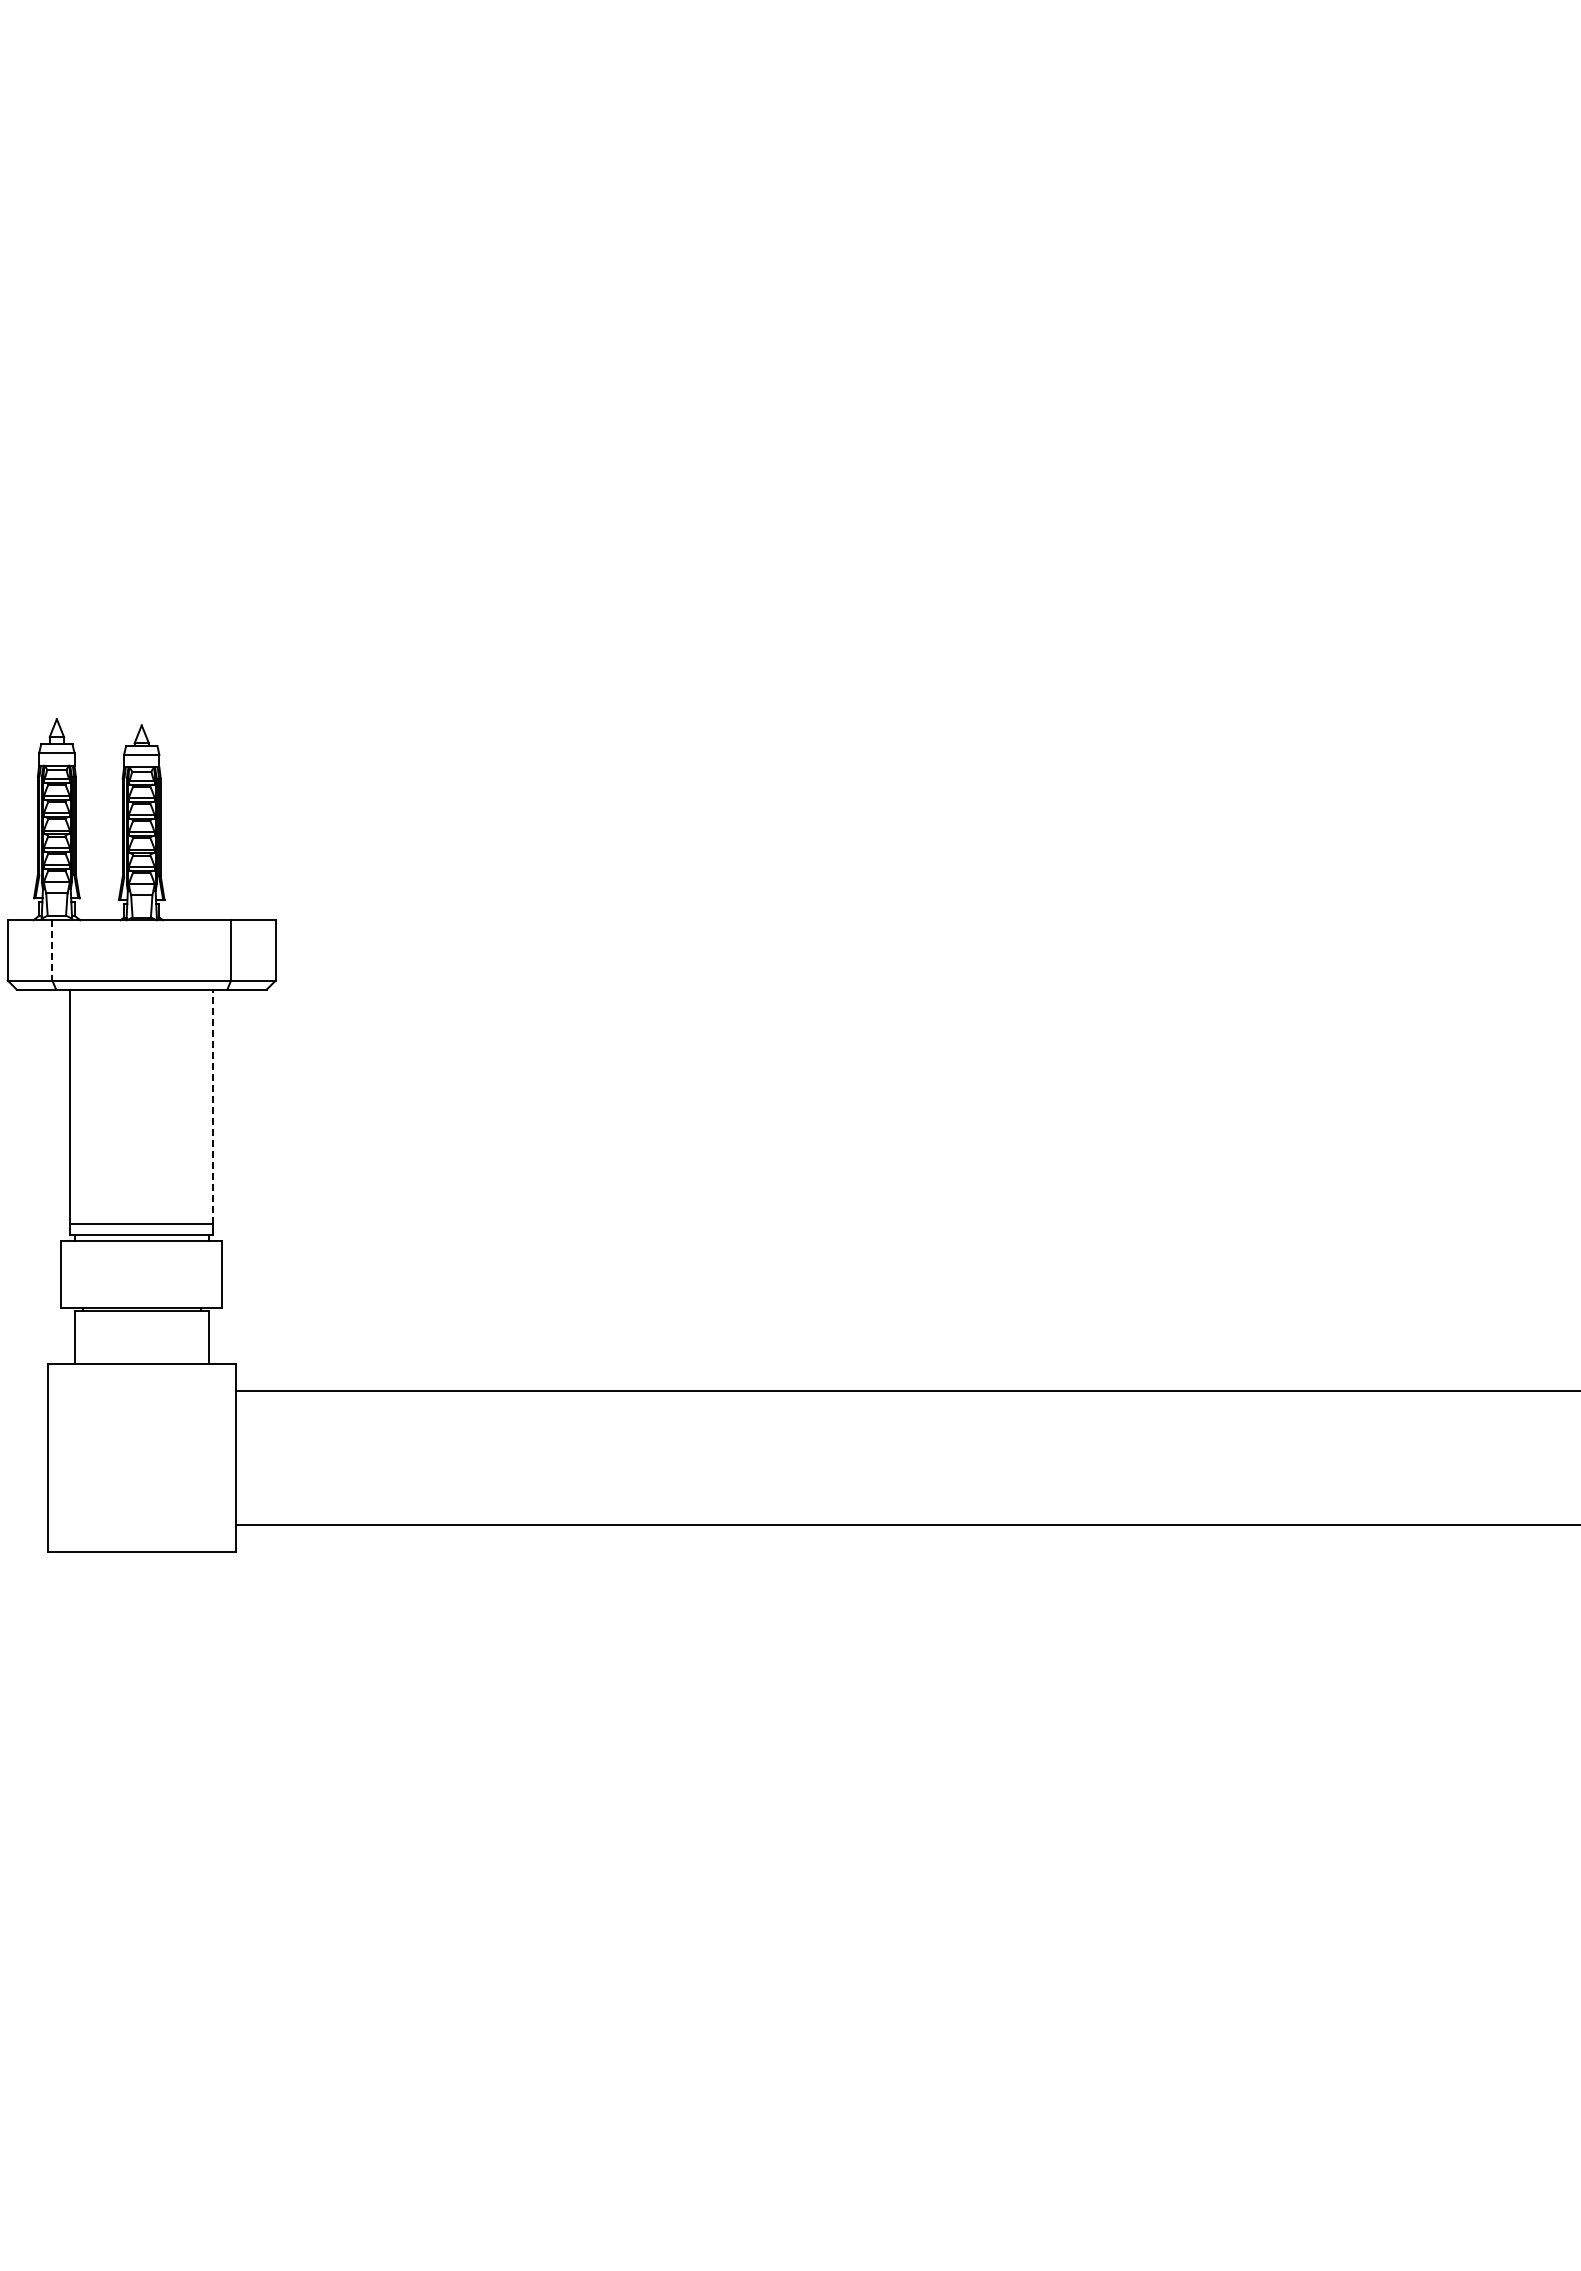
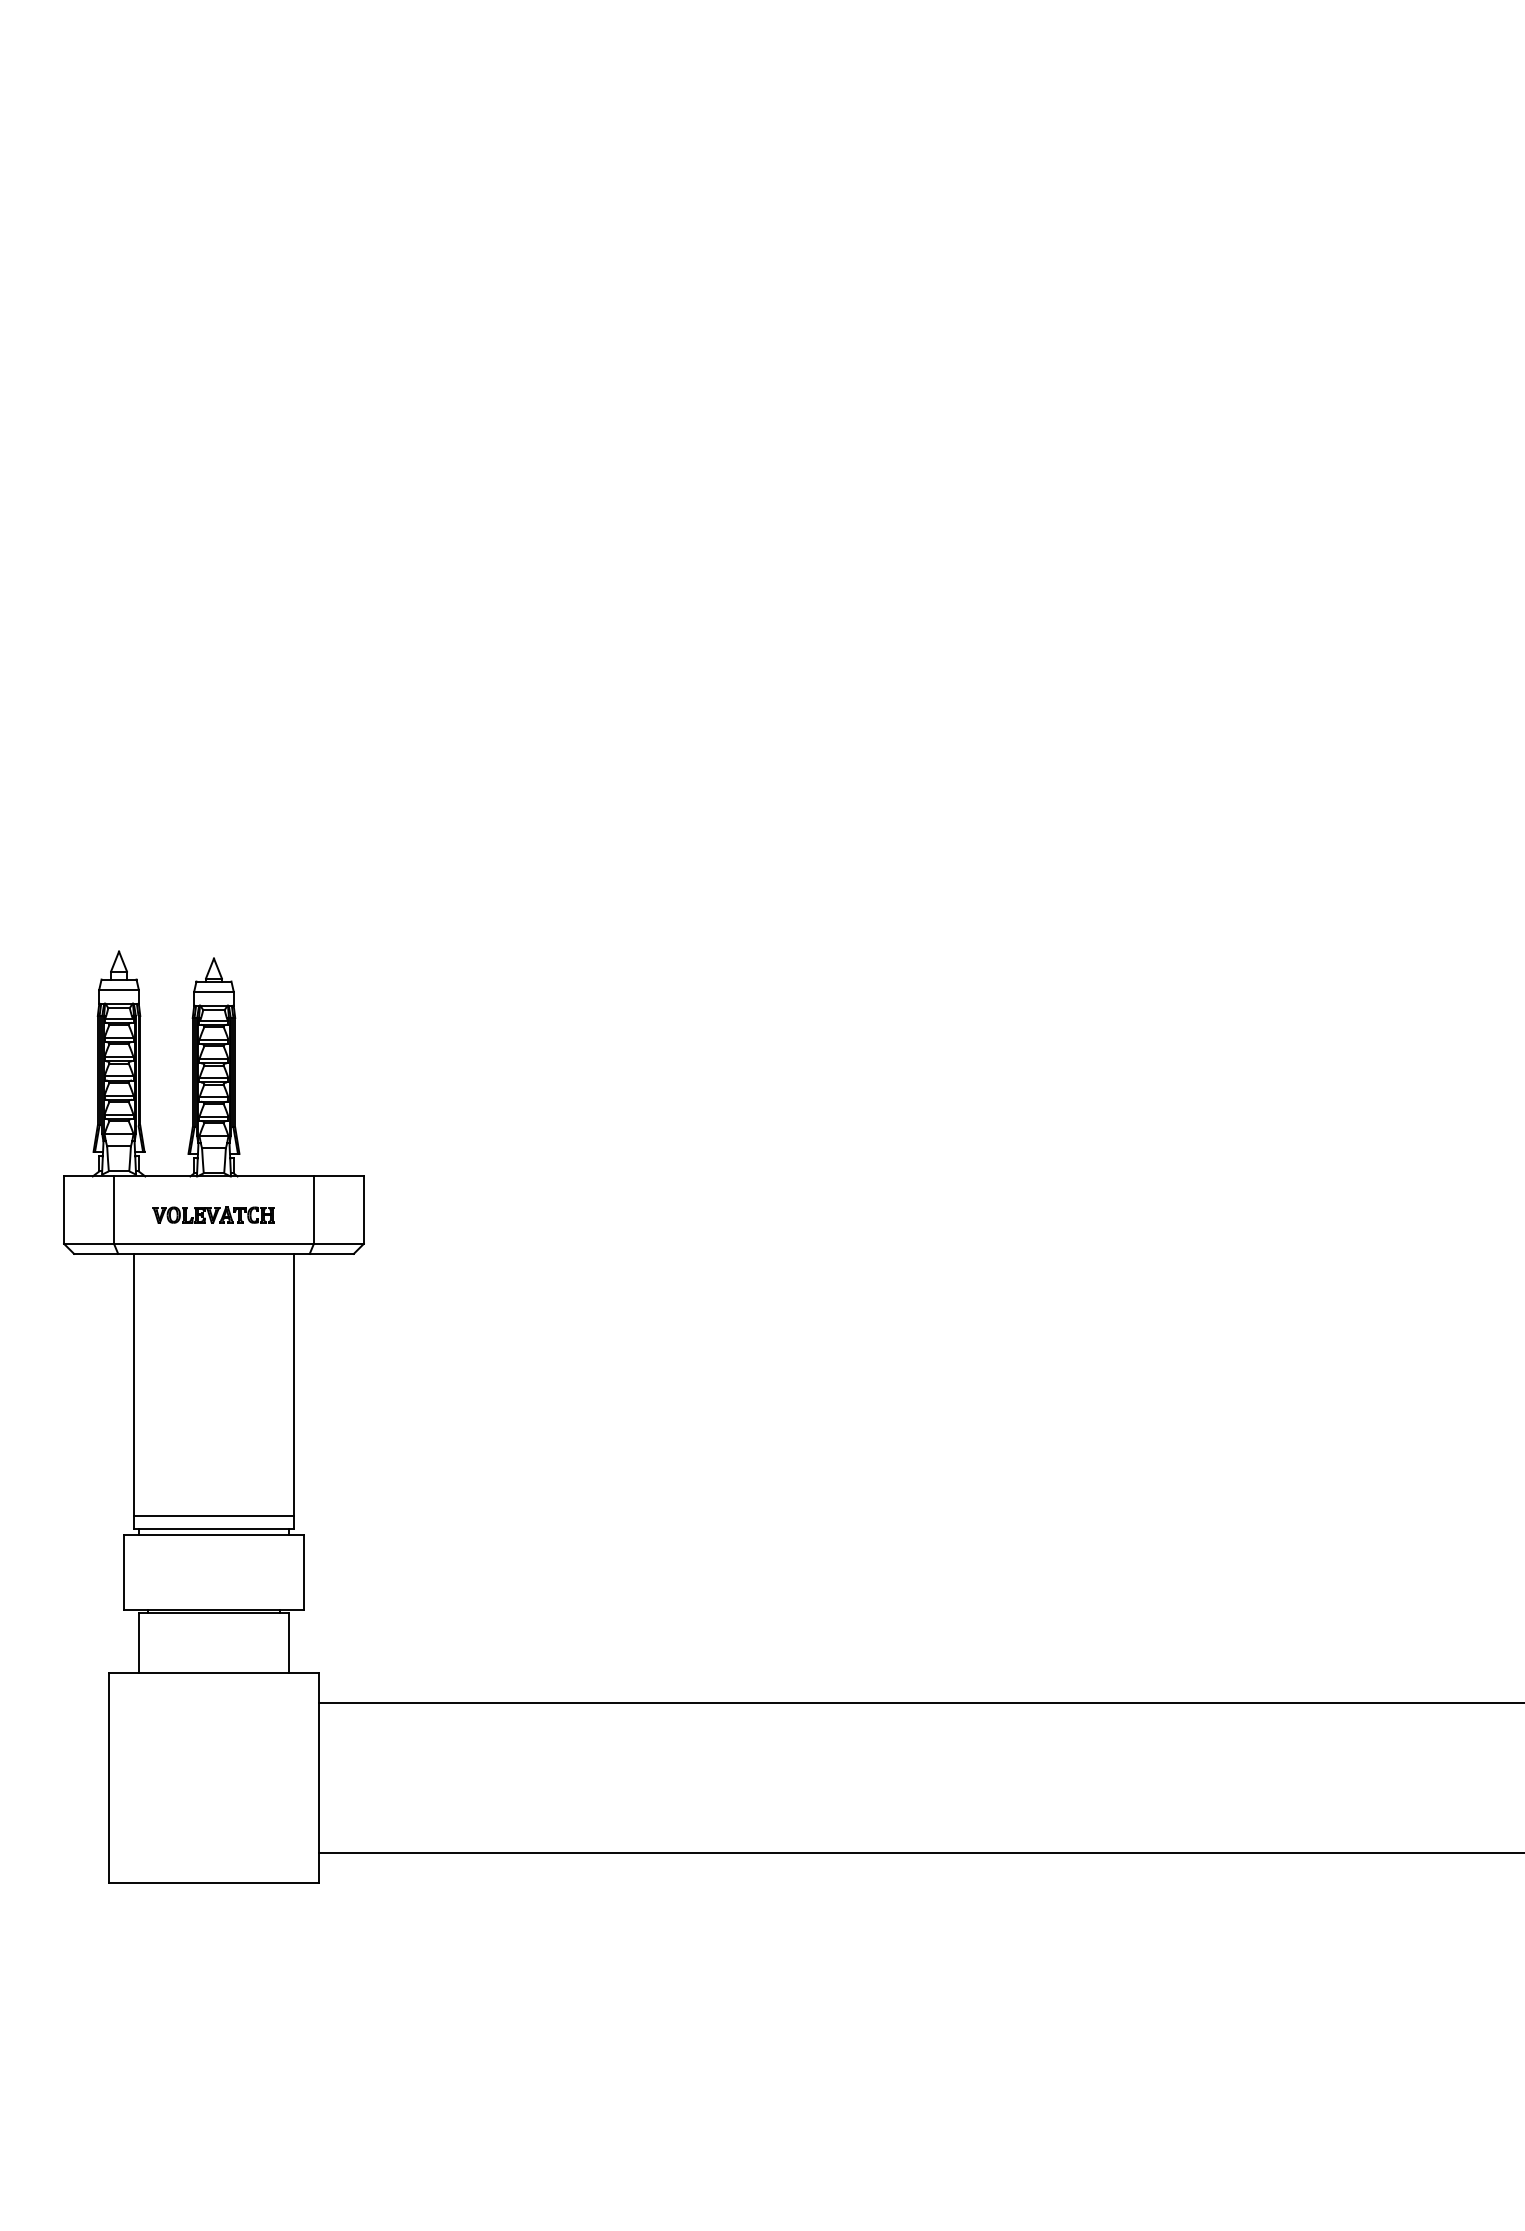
line: (52, 950) -> (114, 1210), dashed -> solid
part: (140, 954) -> (212, 1214), added
line: (213, 1106) -> (294, 1384), dashed -> solid

